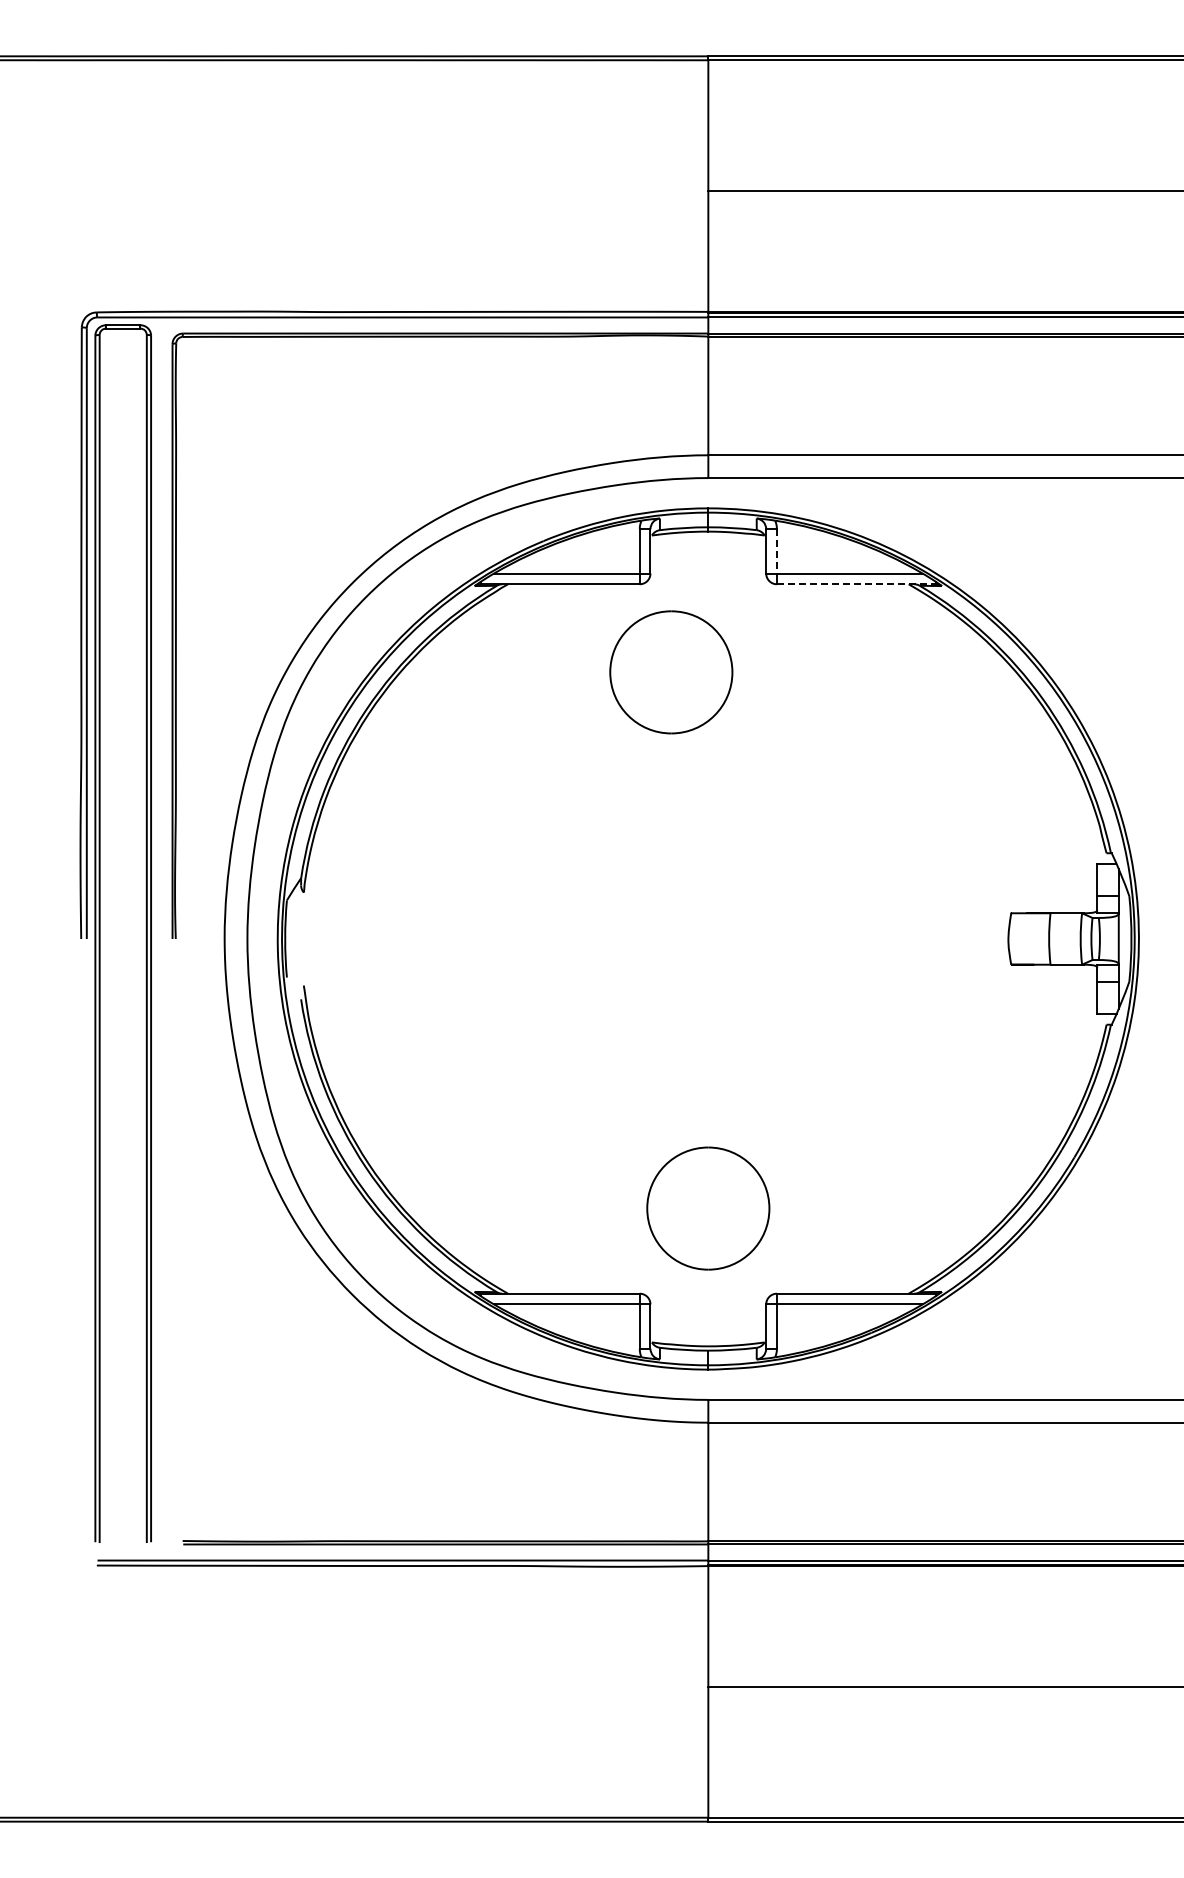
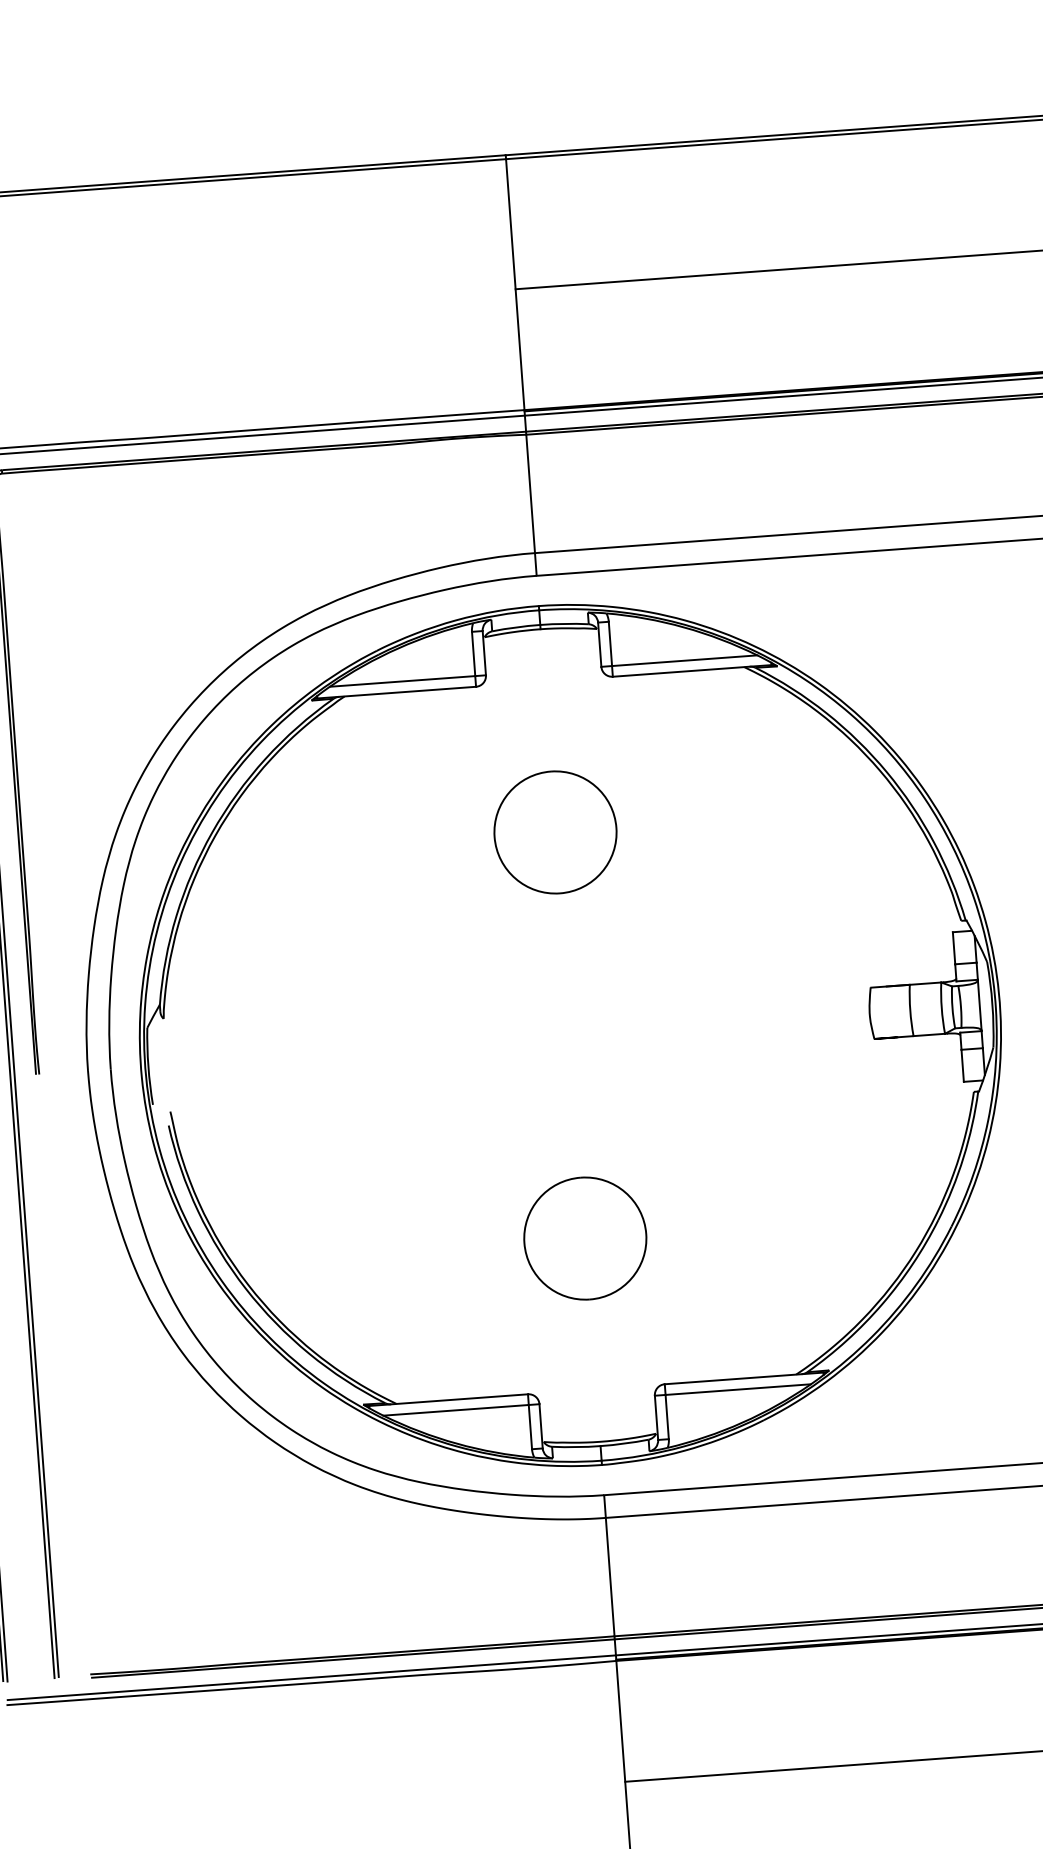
line: (776, 551) -> (610, 644), dashed -> solid
line: (856, 584) -> (692, 671), dashed -> solid
part: (671, 672) -> (555, 832), moved
part: (708, 1208) -> (585, 1238), moved

